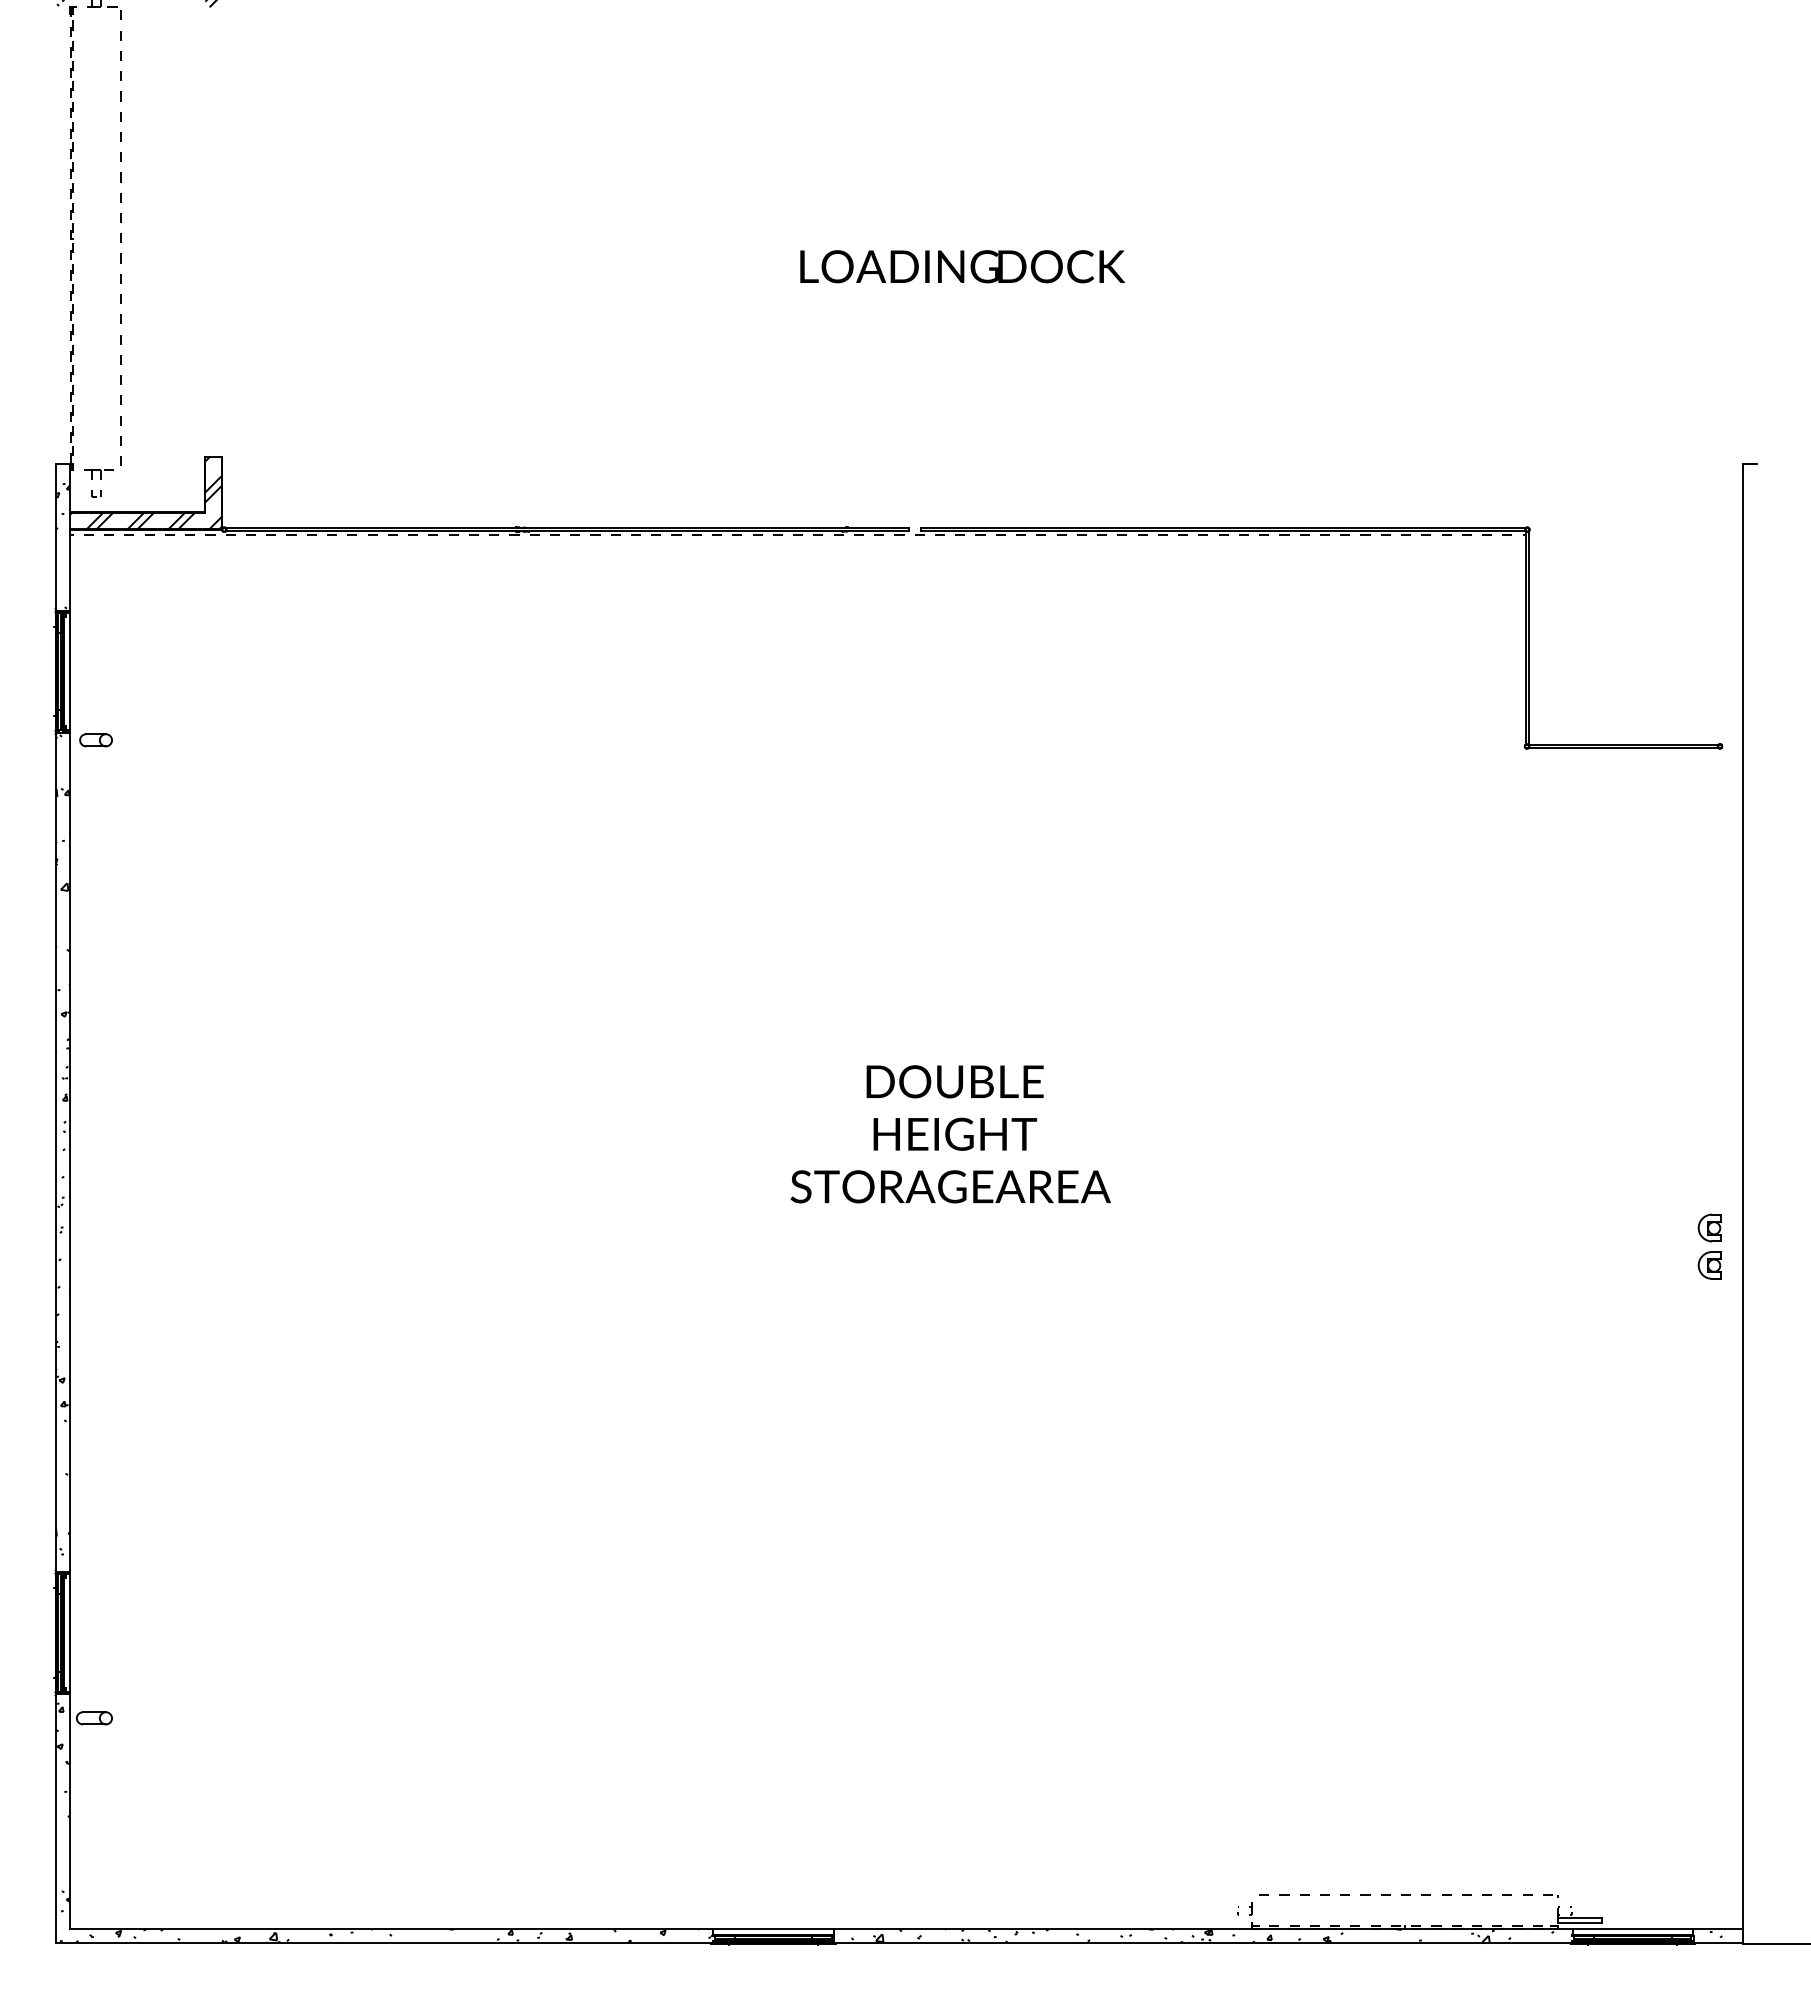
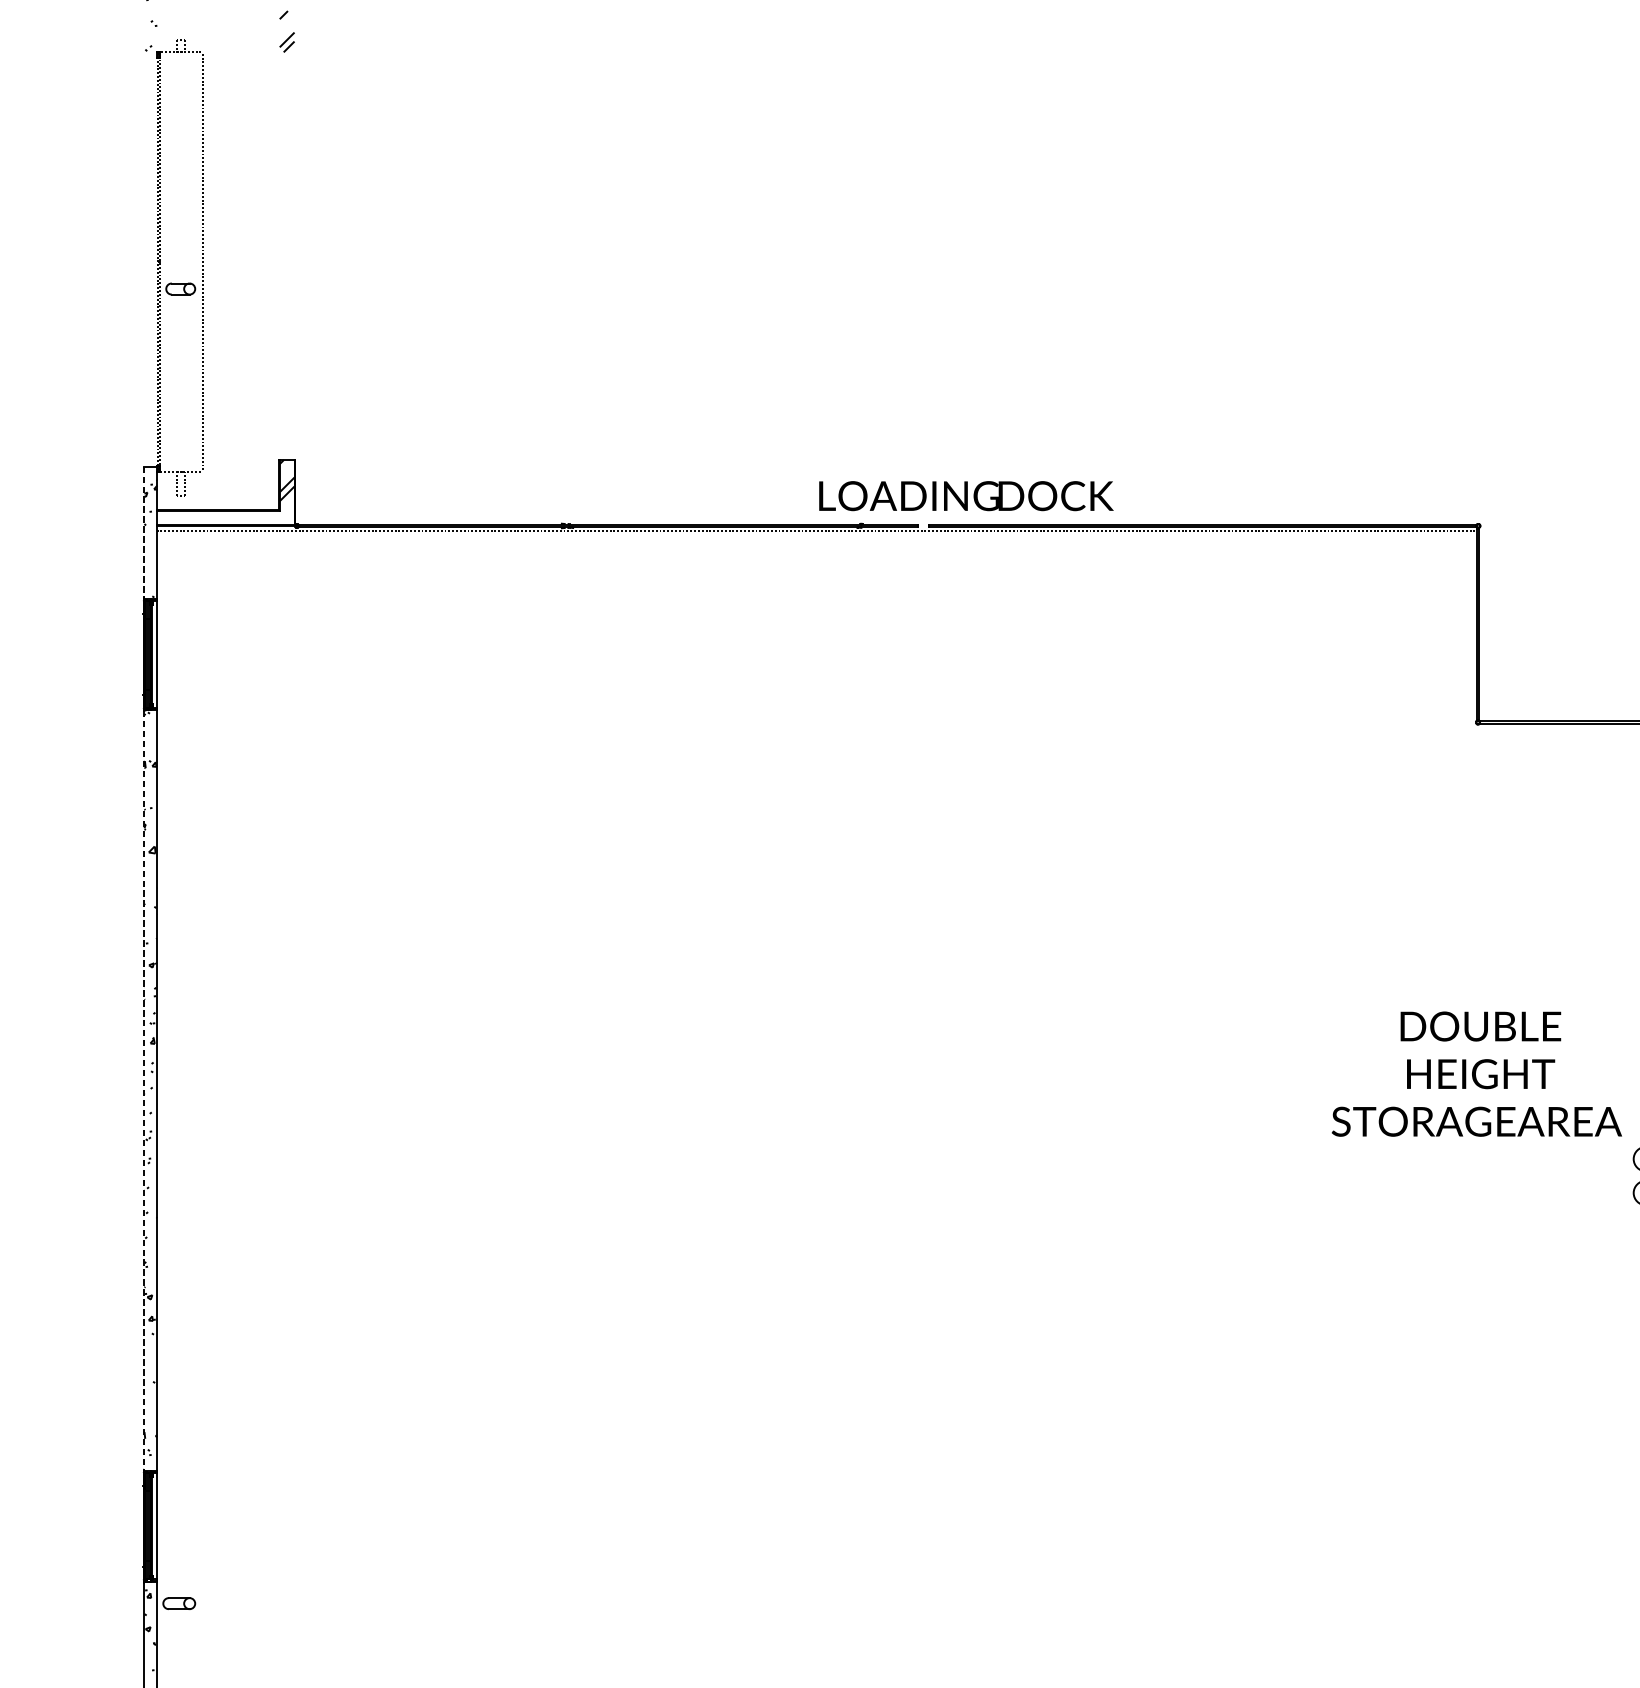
text: (962, 266) -> (966, 495), moved
hatch: (145, 520) -> (225, 517), removed
line: (56, 536) -> (144, 532), solid -> dashed
part: (95, 740) -> (180, 289), moved
text: (950, 1134) -> (1476, 1074), moved
line: (56, 1152) -> (144, 1090), solid -> dashed

